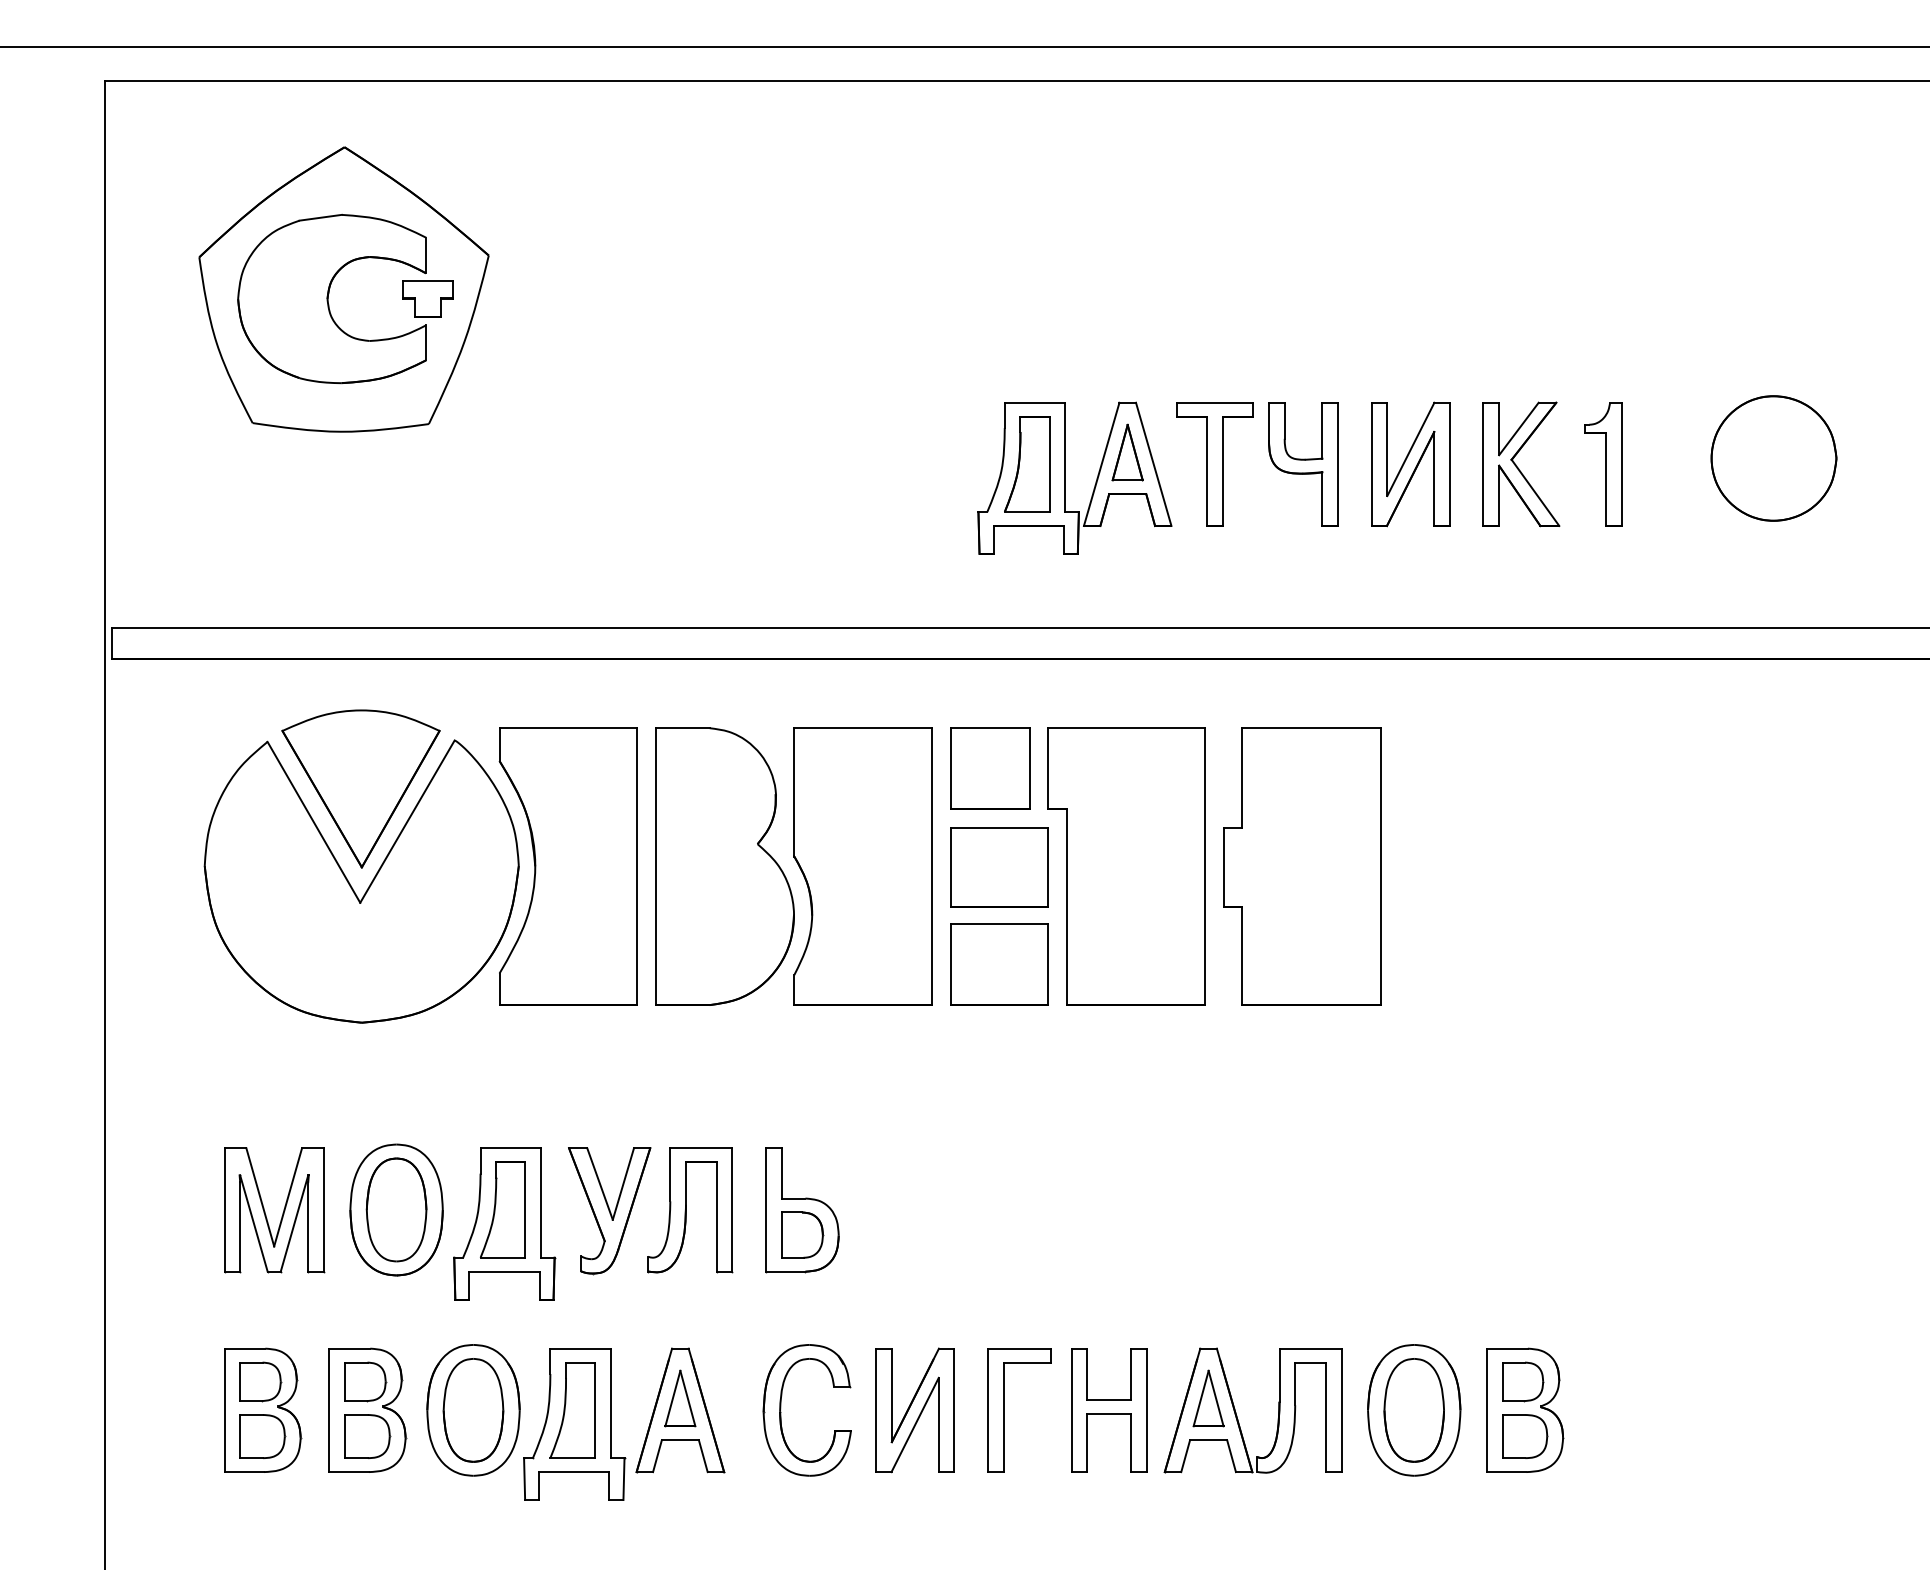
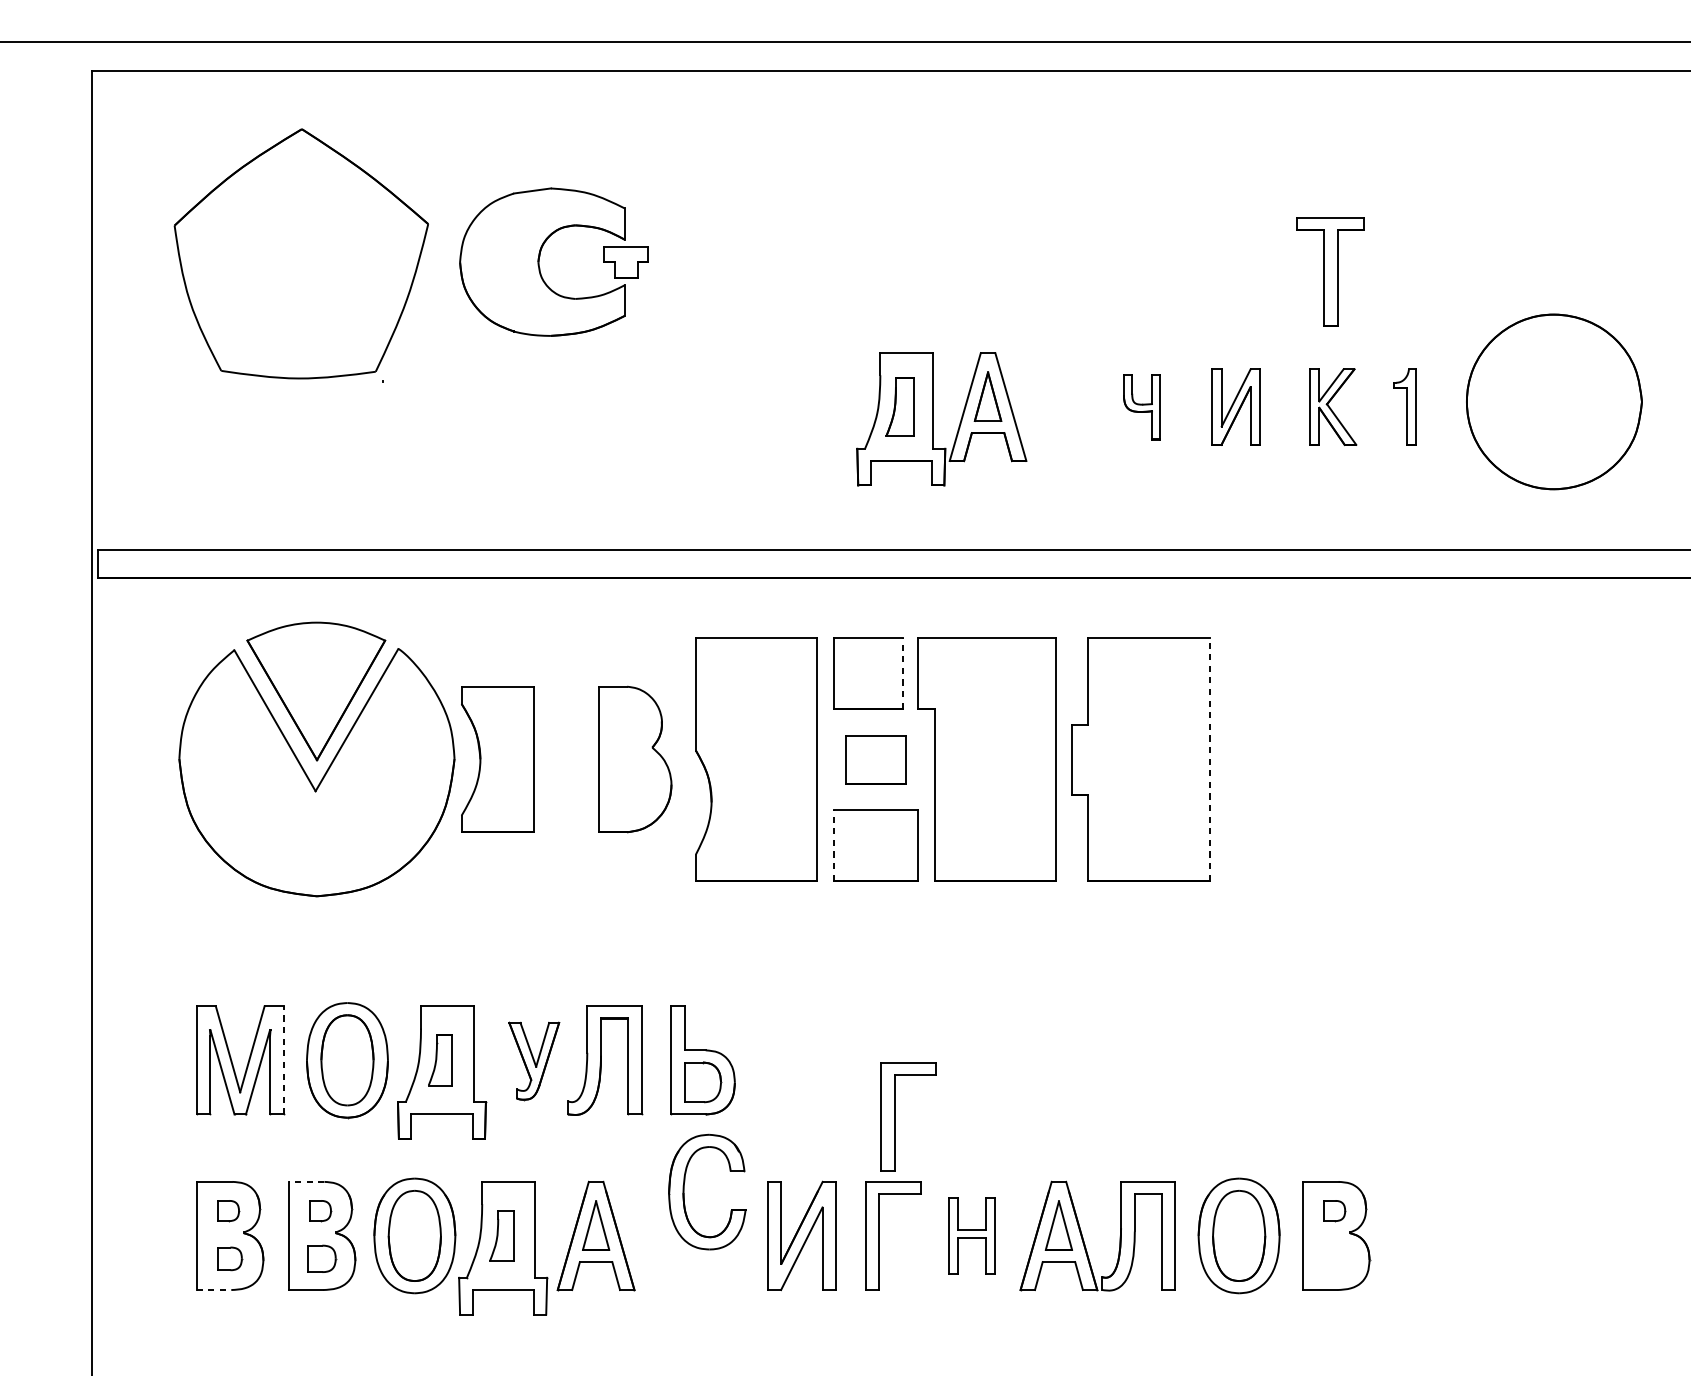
part: (329, 304) -> (540, 266), moved
part: (1773, 458) -> (1553, 401), size x1.6
part: (1027, 464) -> (900, 407), size x0.7
part: (1214, 464) -> (1330, 272), moved
part: (1303, 464) -> (1142, 407), size x0.6
part: (1410, 464) -> (1235, 407), size x0.7
part: (1521, 464) -> (1333, 407), size x0.7
part: (1603, 464) -> (1404, 407), size x0.7
line: (1030, 768) -> (902, 673), solid -> dashed
part: (567, 866) -> (497, 759), size x0.6
part: (724, 866) -> (634, 759), size x0.6
line: (1381, 866) -> (1210, 759), solid -> dashed
part: (999, 867) -> (875, 760), size x0.7
line: (951, 964) -> (833, 845), solid -> dashed
line: (323, 1209) -> (283, 1059), solid -> dashed
part: (502, 1209) -> (440, 1059), size x0.6
part: (609, 1211) -> (534, 1061), size x0.7
part: (1022, 1274) -> (895, 1116), added
line: (349, 1348) -> (306, 1181), solid -> dashed
part: (260, 1381) -> (228, 1210), size x0.6
part: (365, 1381) -> (320, 1210), size x0.6
part: (1523, 1381) -> (1334, 1210), size x0.6
part: (781, 1409) -> (684, 1191), moved
part: (572, 1410) -> (501, 1236), size x0.6
part: (1109, 1410) -> (972, 1236), size x0.7
part: (262, 1436) -> (229, 1258), size x0.6
part: (367, 1436) -> (321, 1258), size x0.7
part: (1525, 1436) -> (1336, 1258), removed
line: (244, 1472) -> (214, 1290), solid -> dashed

